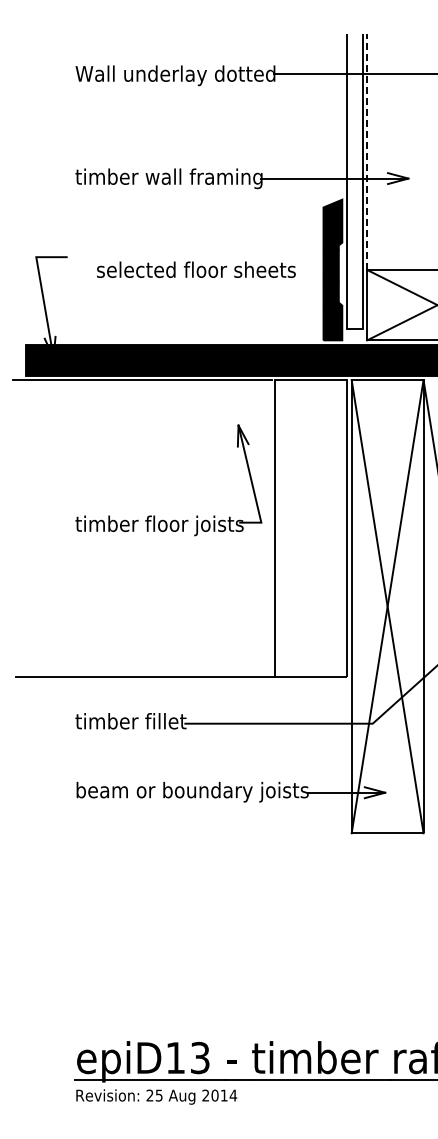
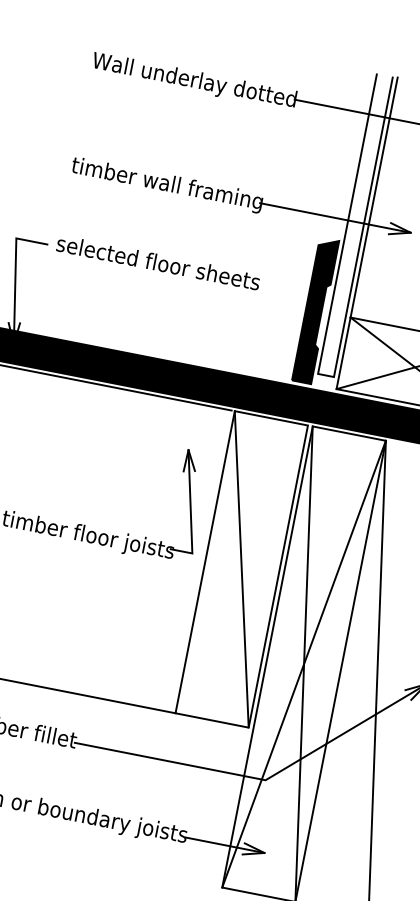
line: (367, 152) -> (374, 198), dashed -> solid
text: (196, 269) -> (158, 262), moved
line: (310, 528) -> (241, 569), added

